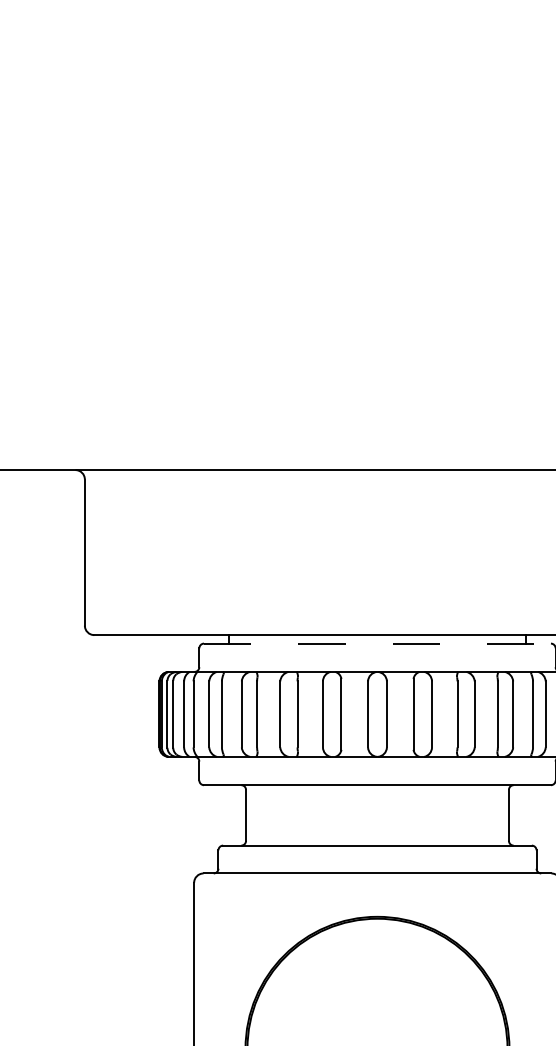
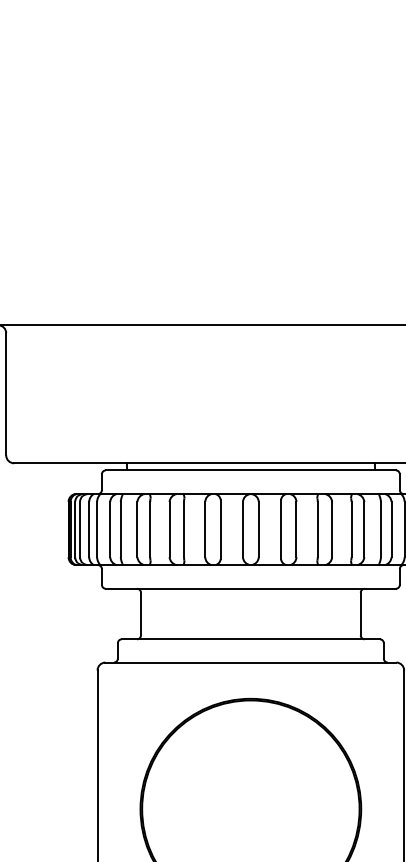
line: (377, 643) -> (250, 470), dashed -> solid

